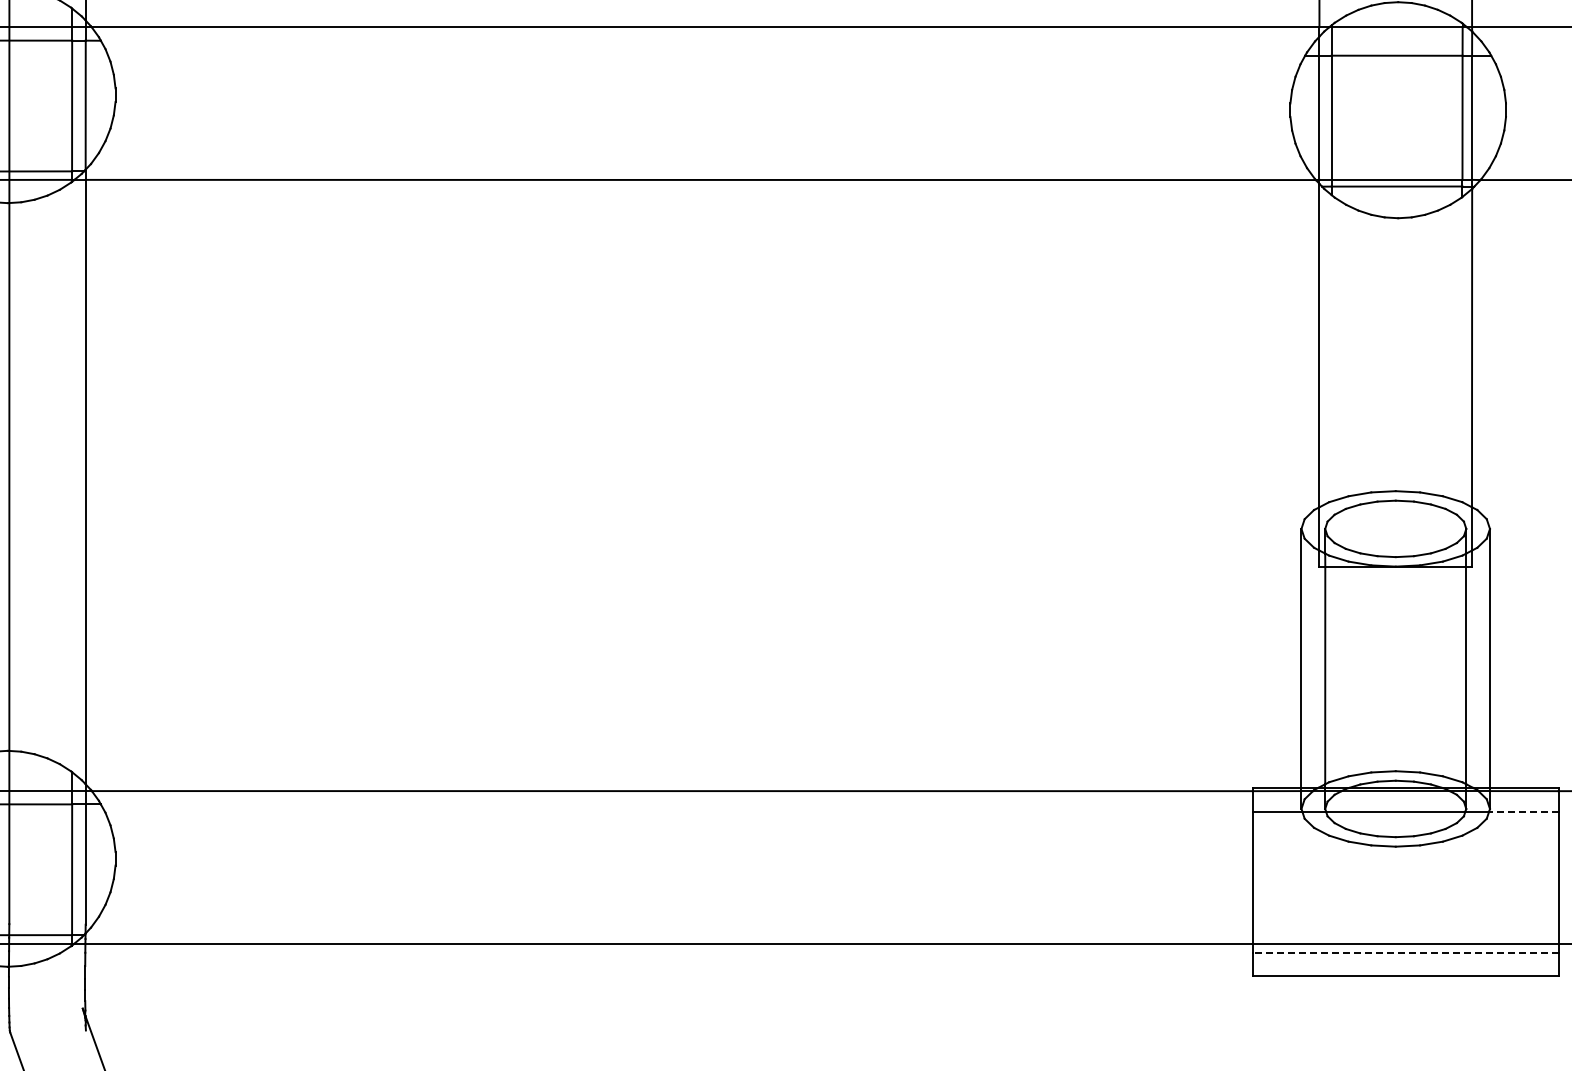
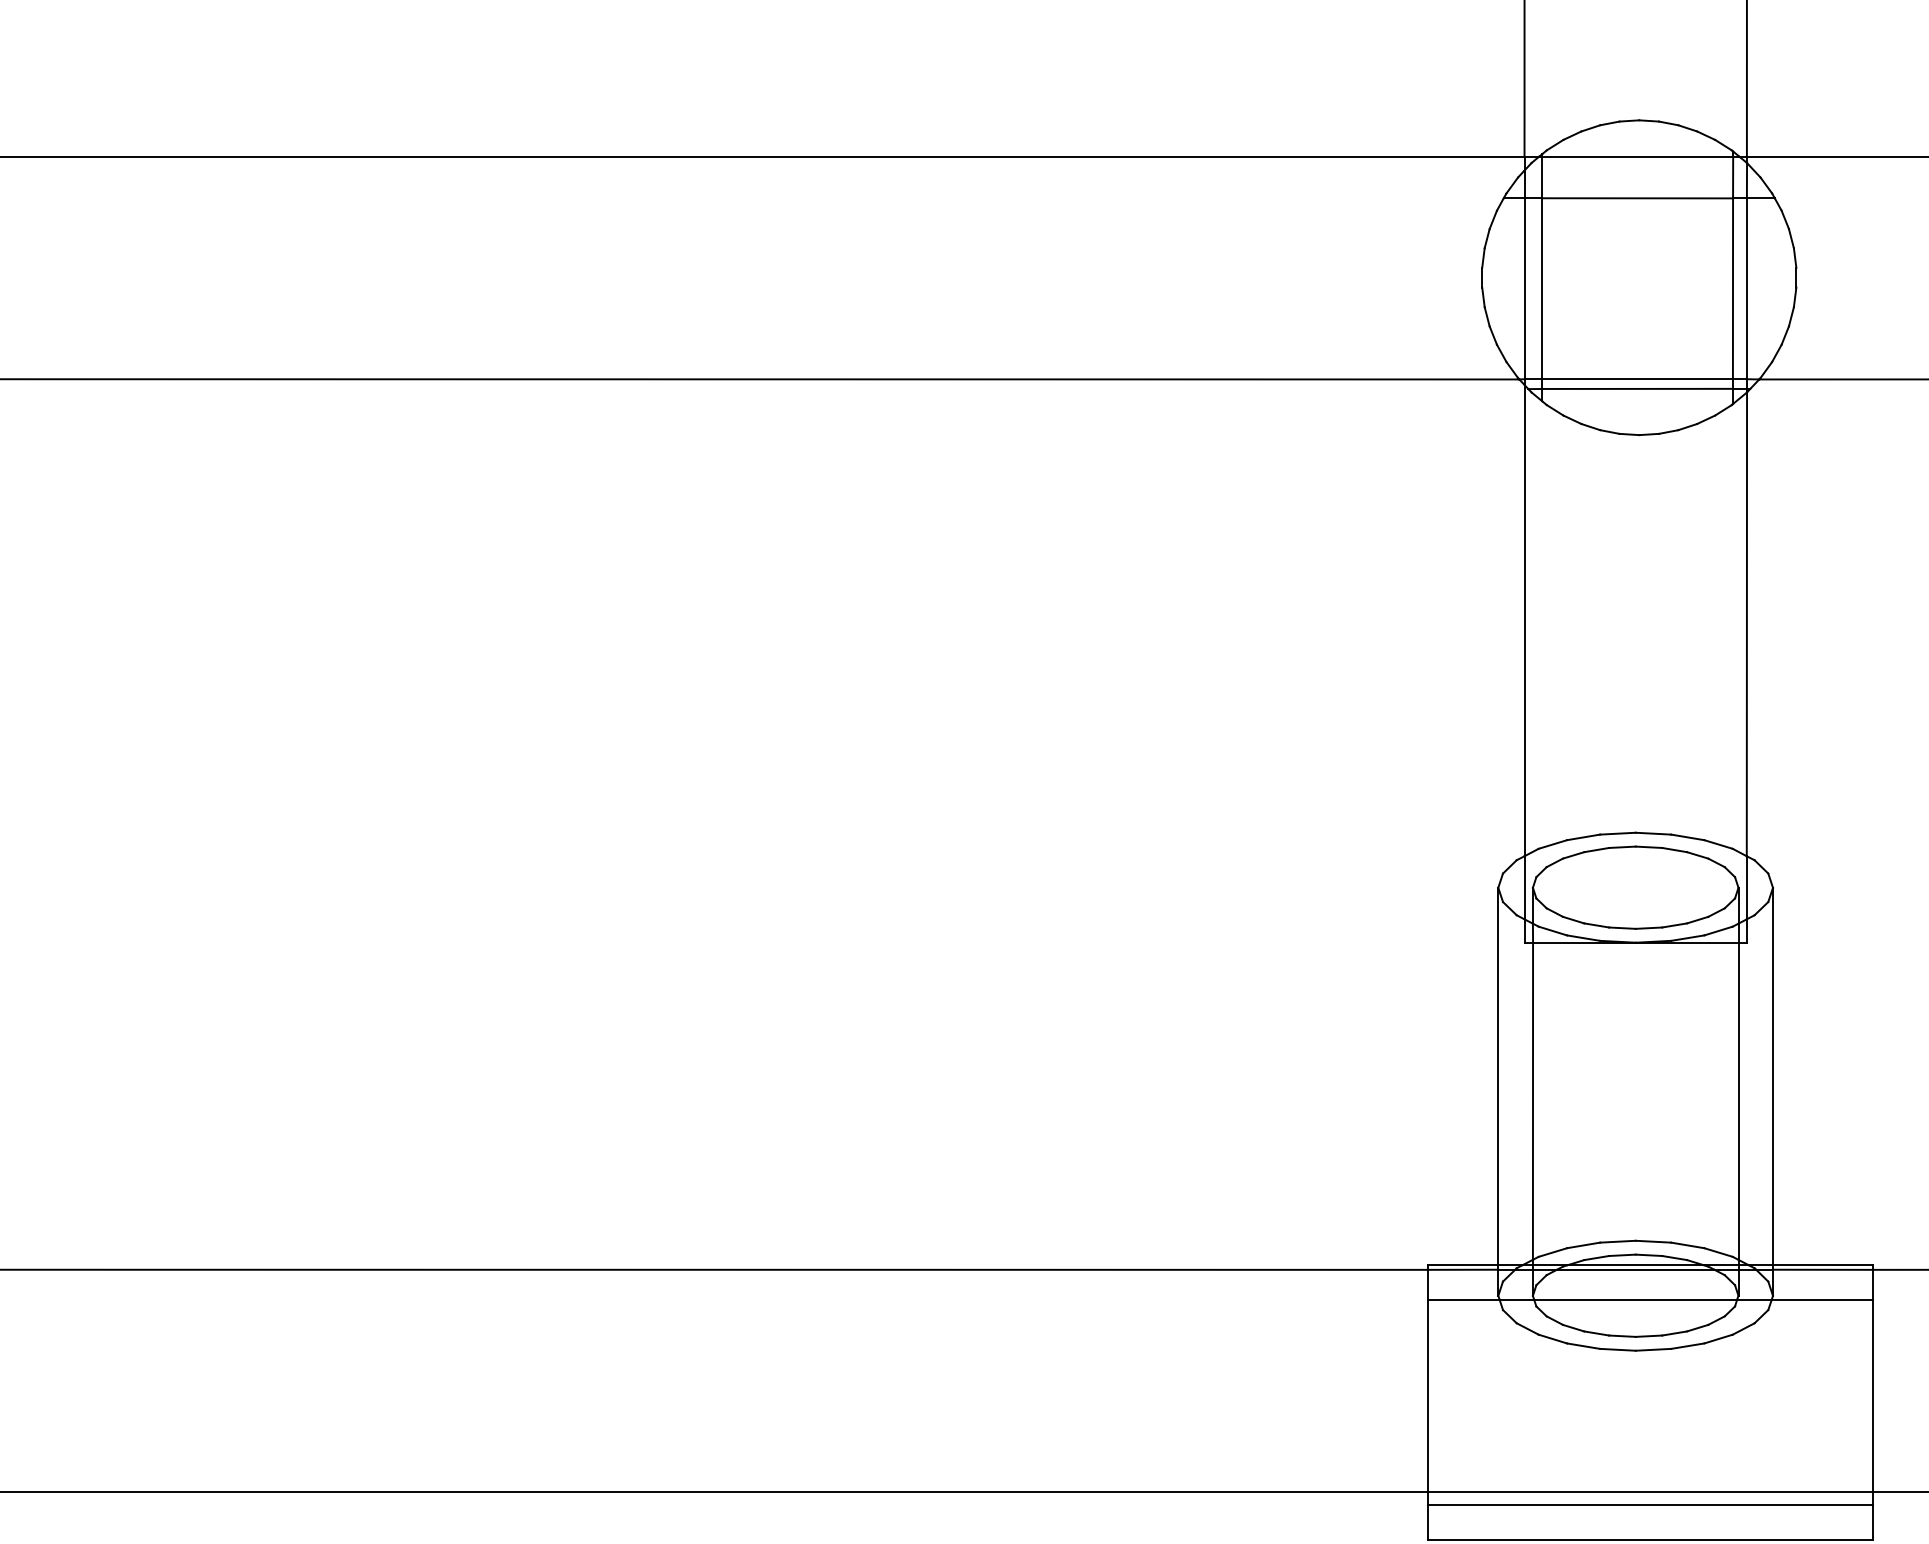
line: (1523, 811) -> (1821, 1299), dashed -> solid
line: (1405, 952) -> (1649, 1504), dashed -> solid

